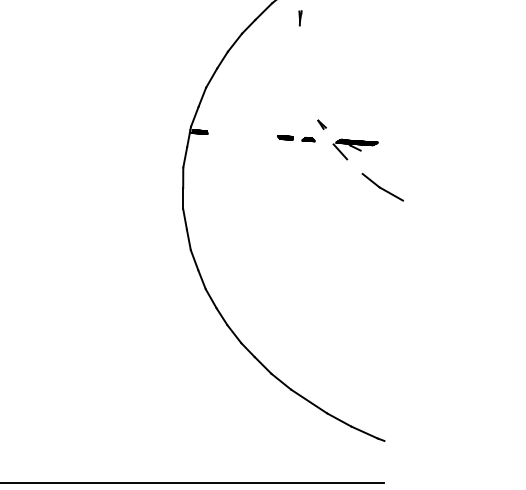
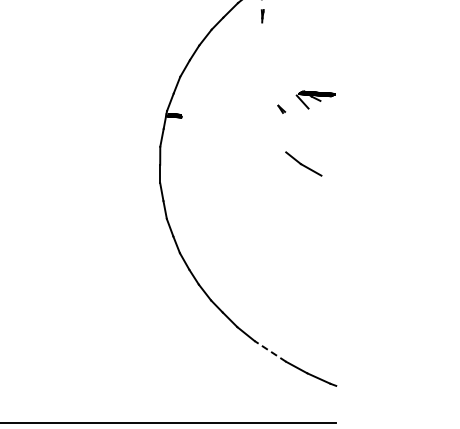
part: (295, 138) -> (258, 121), removed
part: (355, 148) -> (315, 99), moved
part: (382, 186) -> (303, 163), moved
line: (309, 401) -> (270, 351), solid -> dashed

